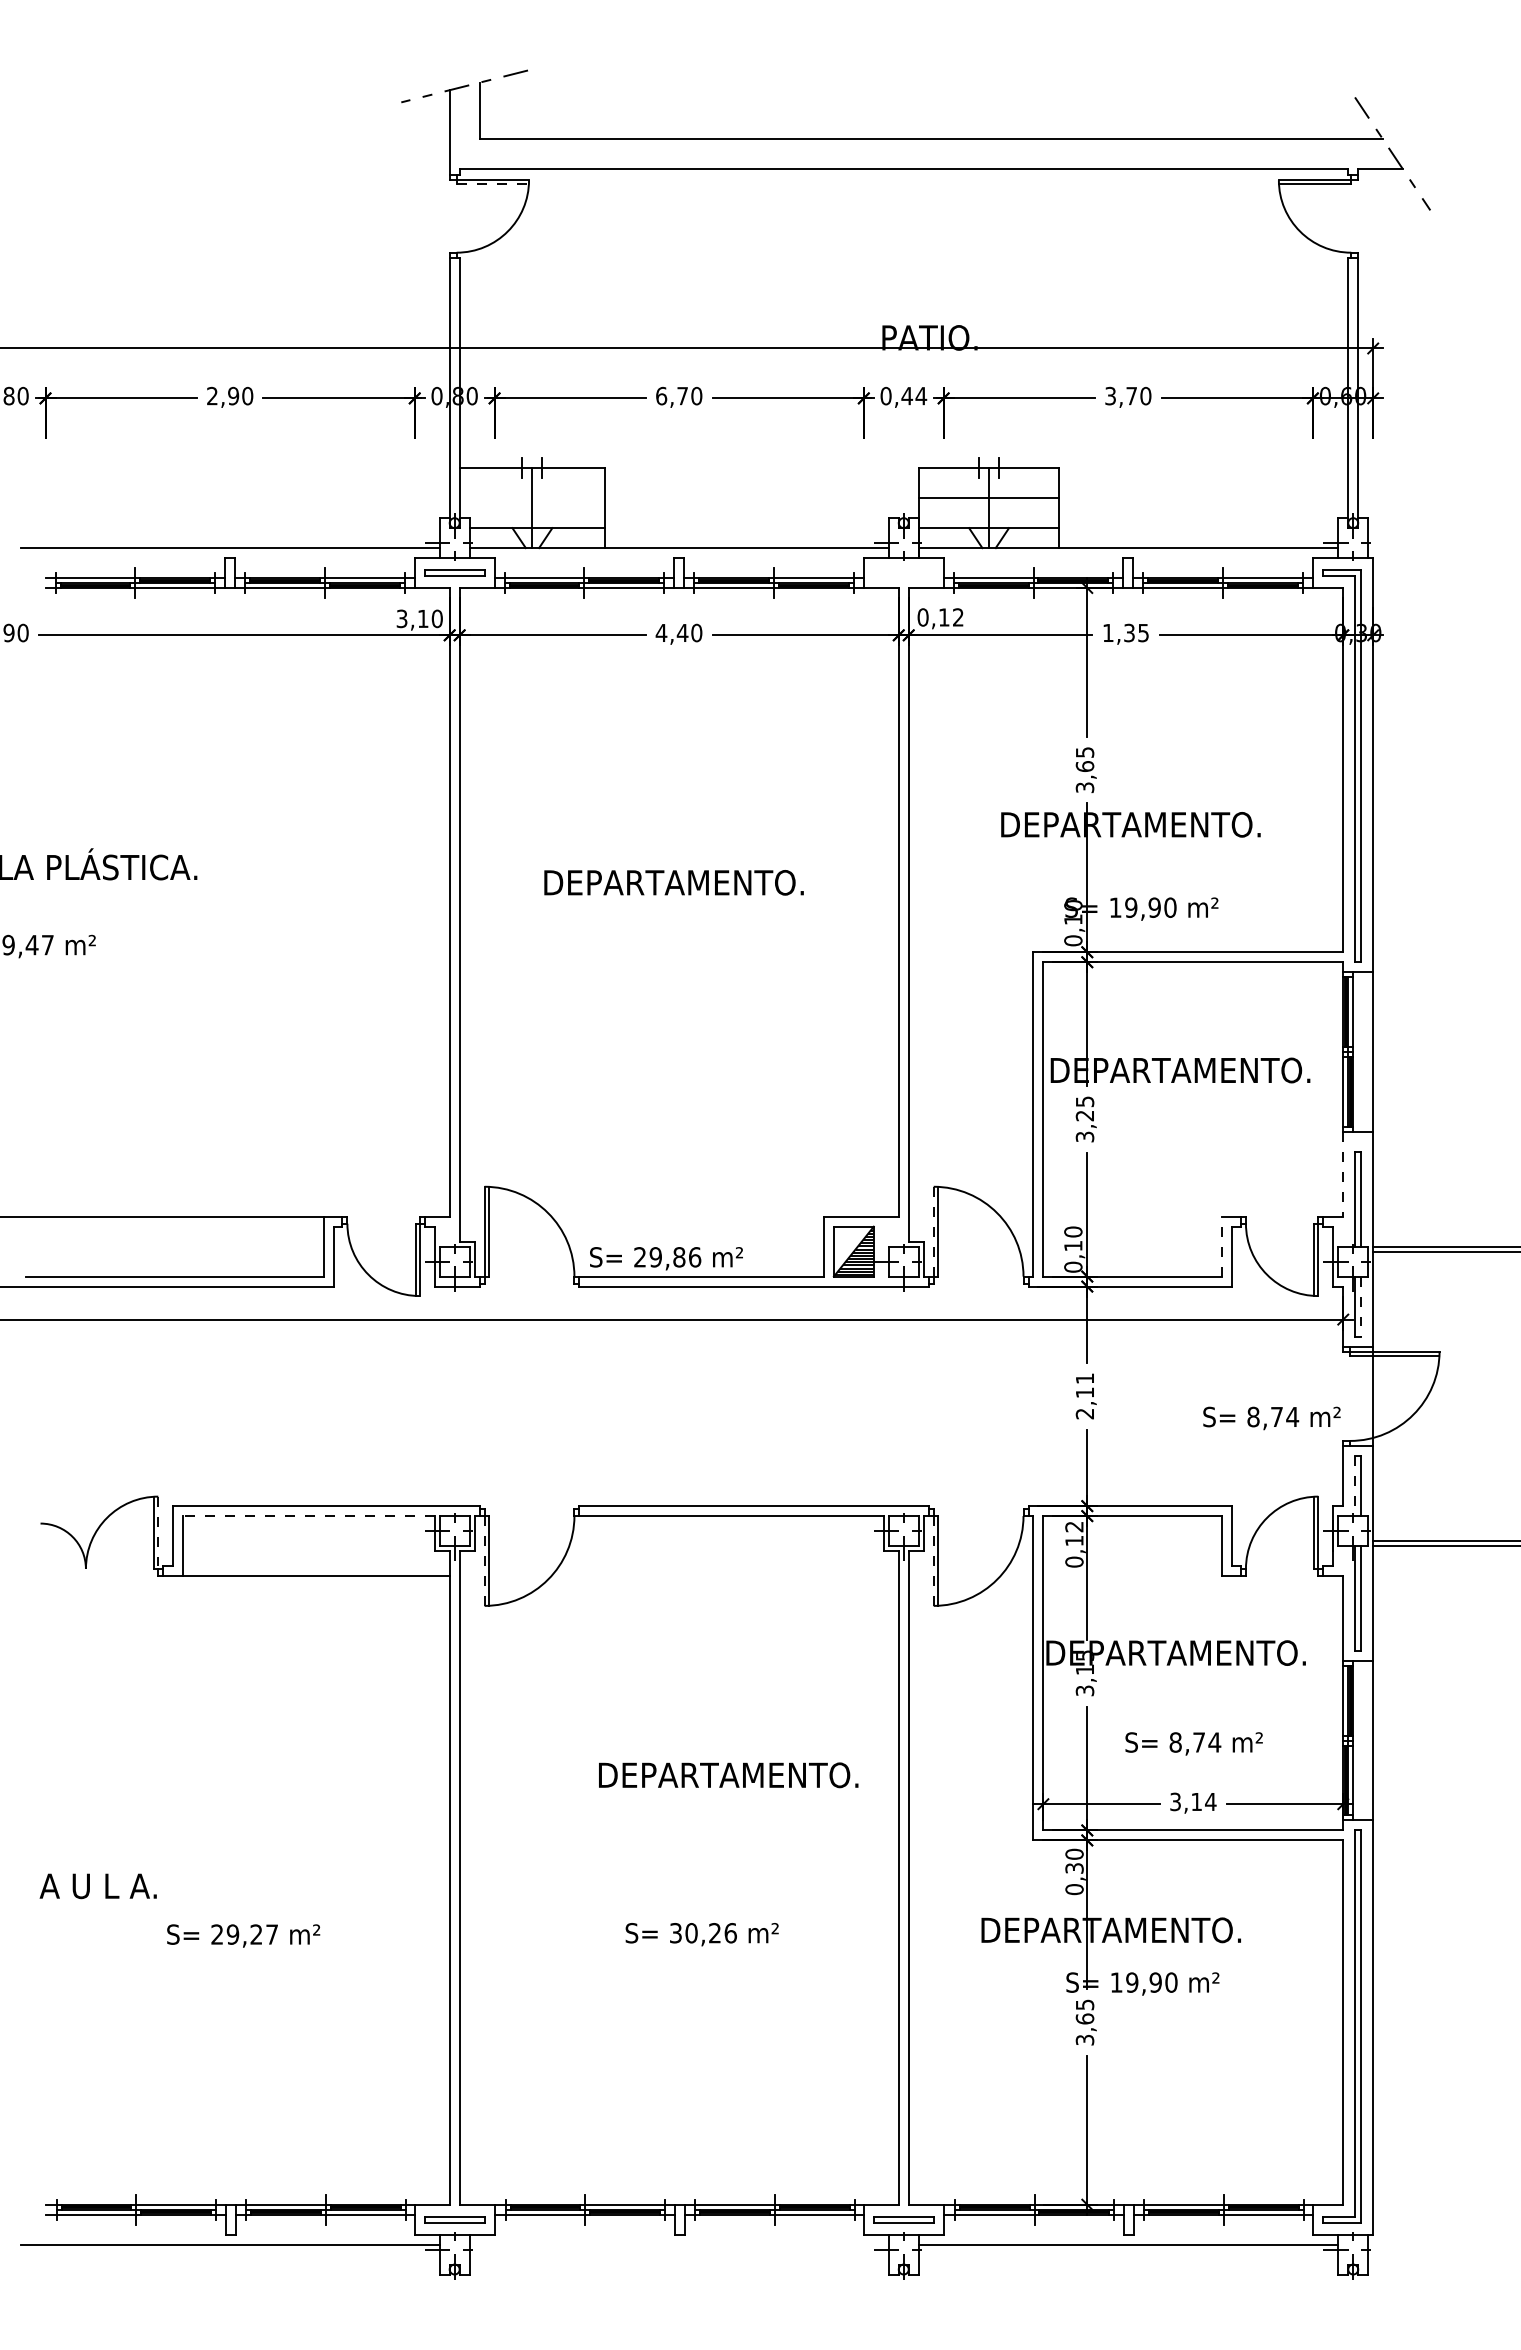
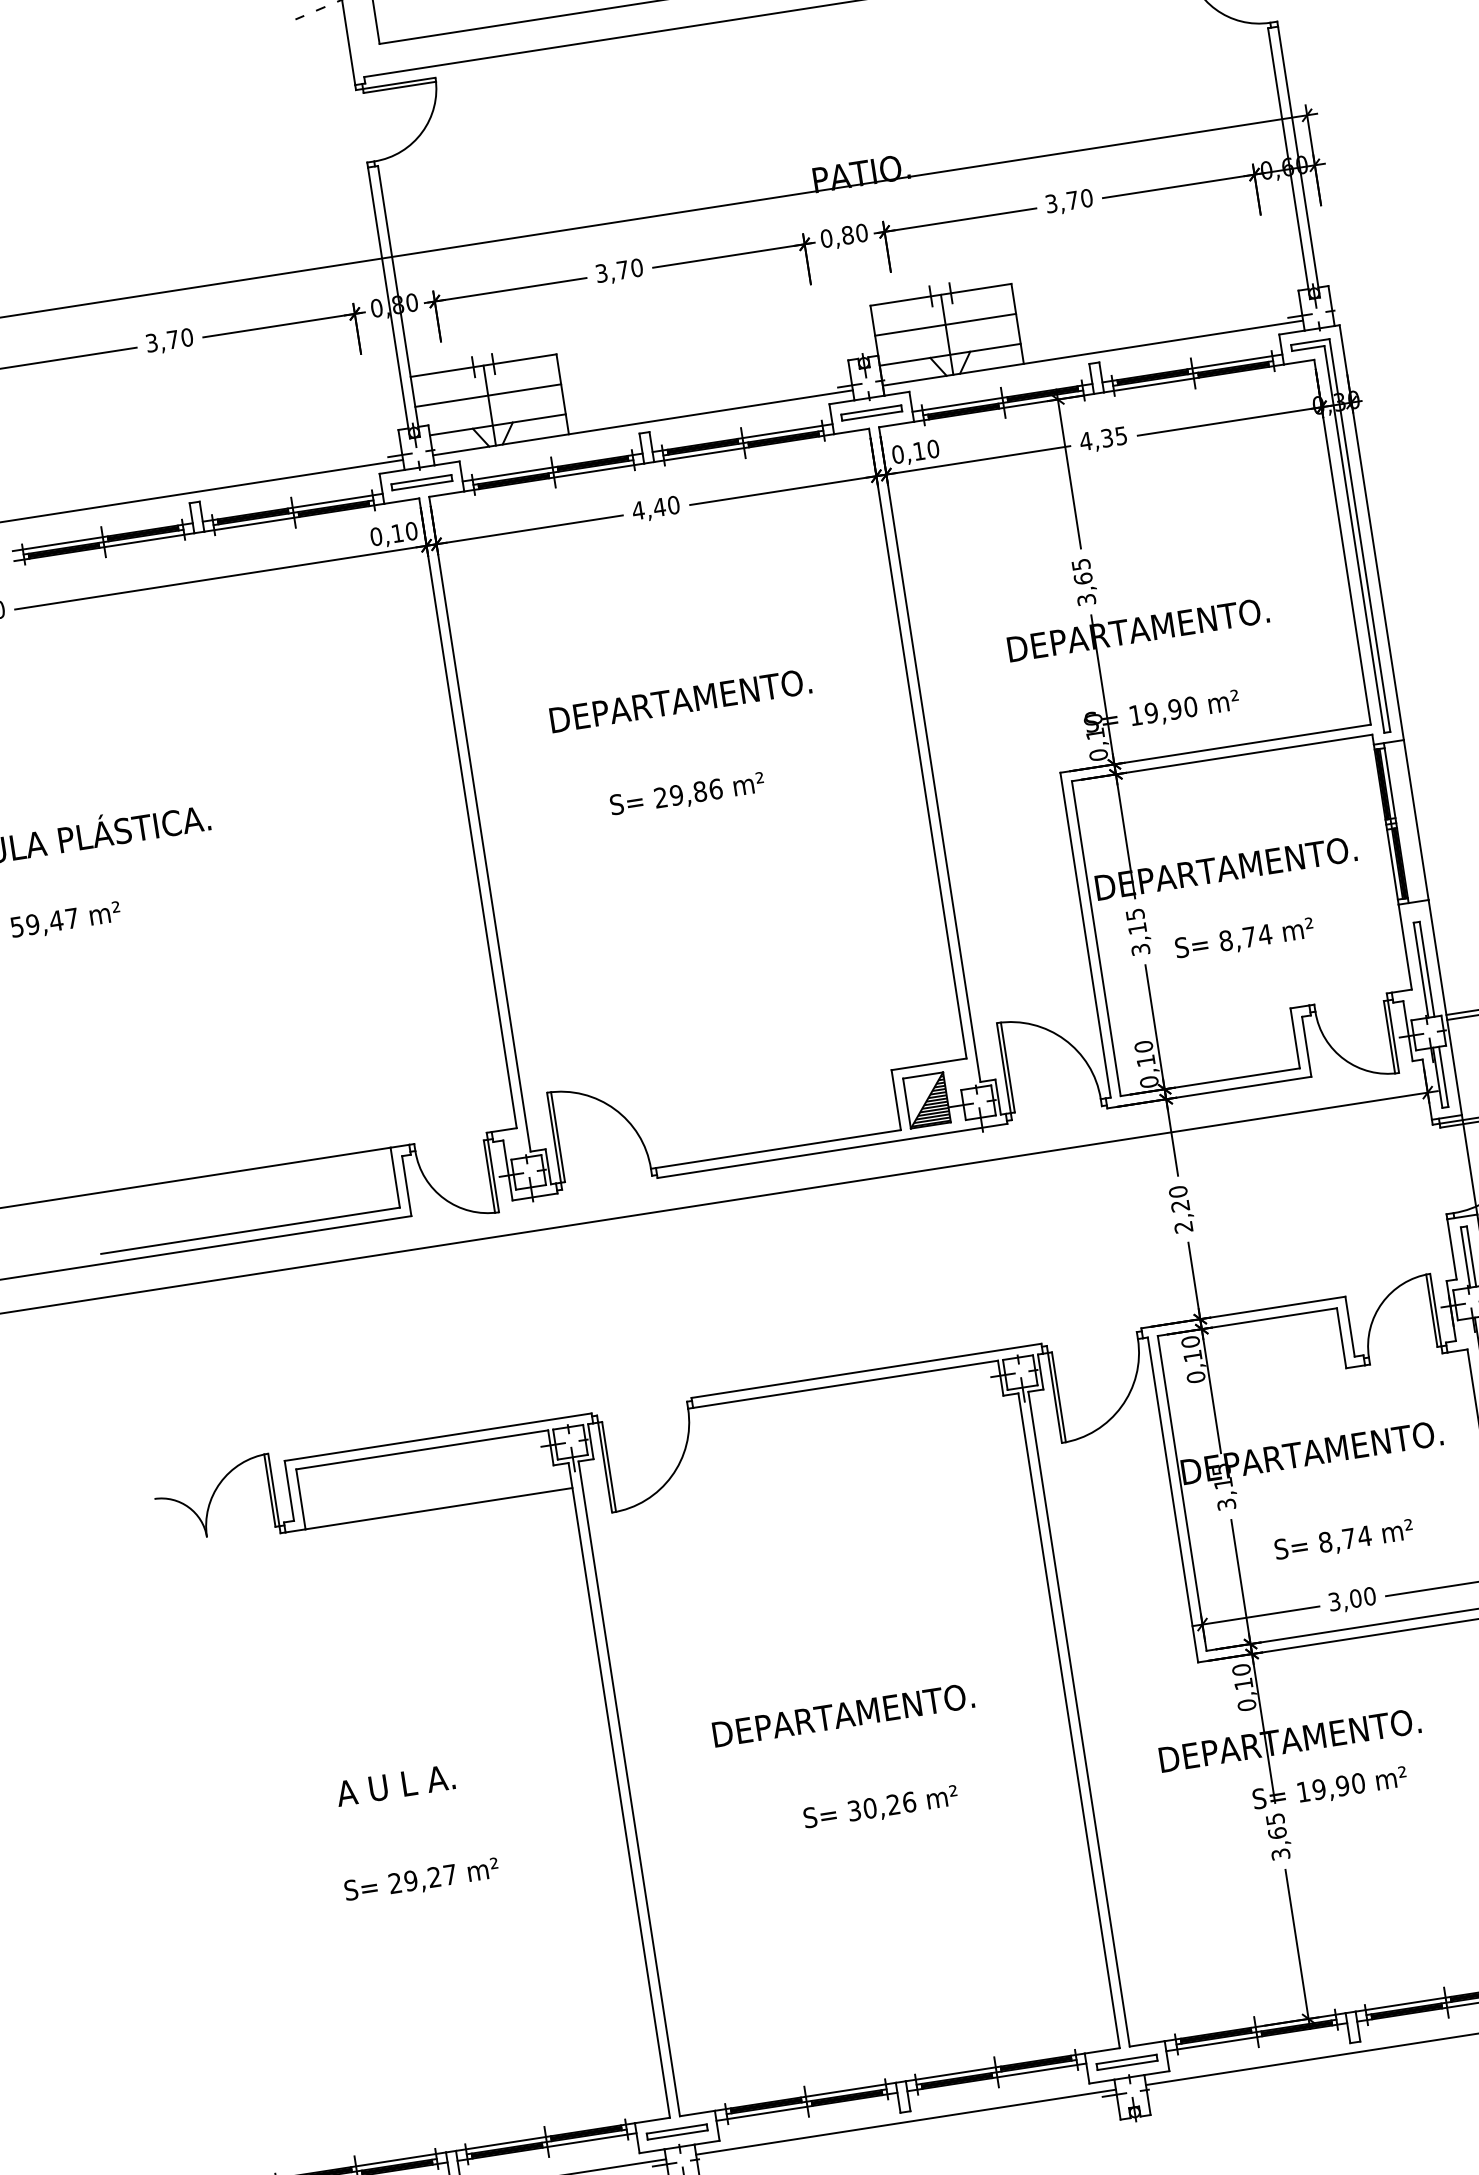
line: (493, 184) -> (400, 87), dashed -> solid
text: (223, 395) -> (162, 340), 2,90 -> 3,70
text: (661, 395) -> (601, 272), 6,70 -> 3,70
text: (914, 395) -> (854, 233), 0,44 -> 0,80
line: (532, 498) -> (488, 395), added
part: (903, 572) -> (871, 412), added
text: (957, 617) -> (932, 449), 0,12 -> 0,10
text: (401, 618) -> (375, 536), 3,10 -> 0,10
text: (1108, 632) -> (1086, 440), 1,35 -> 4,35
text: (673, 882) -> (680, 700), moved
text: (1084, 1115) -> (1136, 928), 3,25 -> 3,15
line: (1343, 1174) -> (1405, 947), dashed -> solid
line: (933, 1231) -> (1003, 1067), dashed -> solid
line: (1222, 1246) -> (1295, 1038), dashed -> solid
text: (666, 1258) -> (687, 794), moved
line: (1361, 1307) -> (1444, 1077), dashed -> solid
text: (1084, 1385) -> (1178, 1198), 2,11 -> 2,20
text: (1271, 1418) -> (1244, 939), moved
line: (1355, 1486) -> (1465, 1257), dashed -> solid
line: (308, 1516) -> (421, 1450), dashed -> solid
text: (1074, 1526) -> (1190, 1341), 0,12 -> 0,10
line: (158, 1533) -> (274, 1490), dashed -> solid
line: (484, 1561) -> (605, 1468), dashed -> solid
line: (933, 1561) -> (1054, 1398), dashed -> solid
text: (728, 1775) -> (843, 1715), moved
text: (1203, 1801) -> (1362, 1597), 3,14 -> 3,00
text: (1074, 1868) -> (1243, 1684), 0,30 -> 0,10
text: (97, 1886) -> (394, 1785), moved
line: (678, 2244) -> (905, 2122), added

